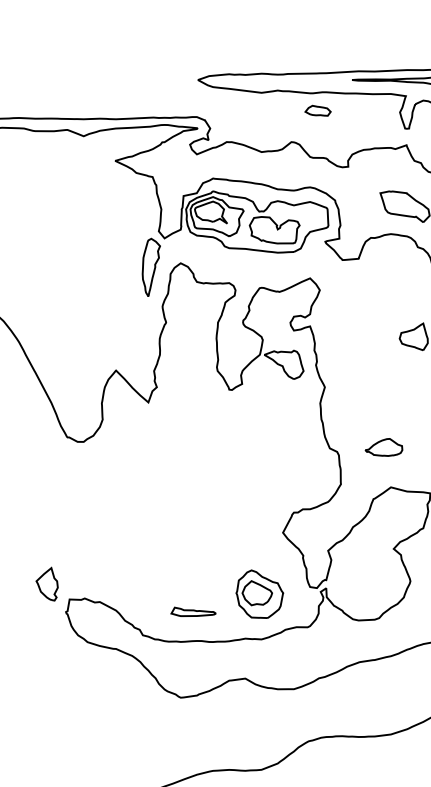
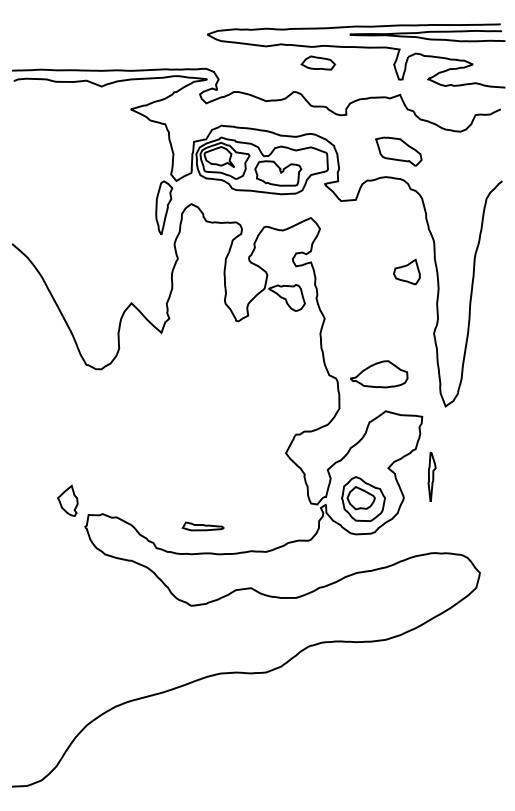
part: (318, 110) -> (318, 62), size x1.43
part: (384, 447) -> (379, 374), size x1.67
part: (259, 593) -> (363, 498), moved

